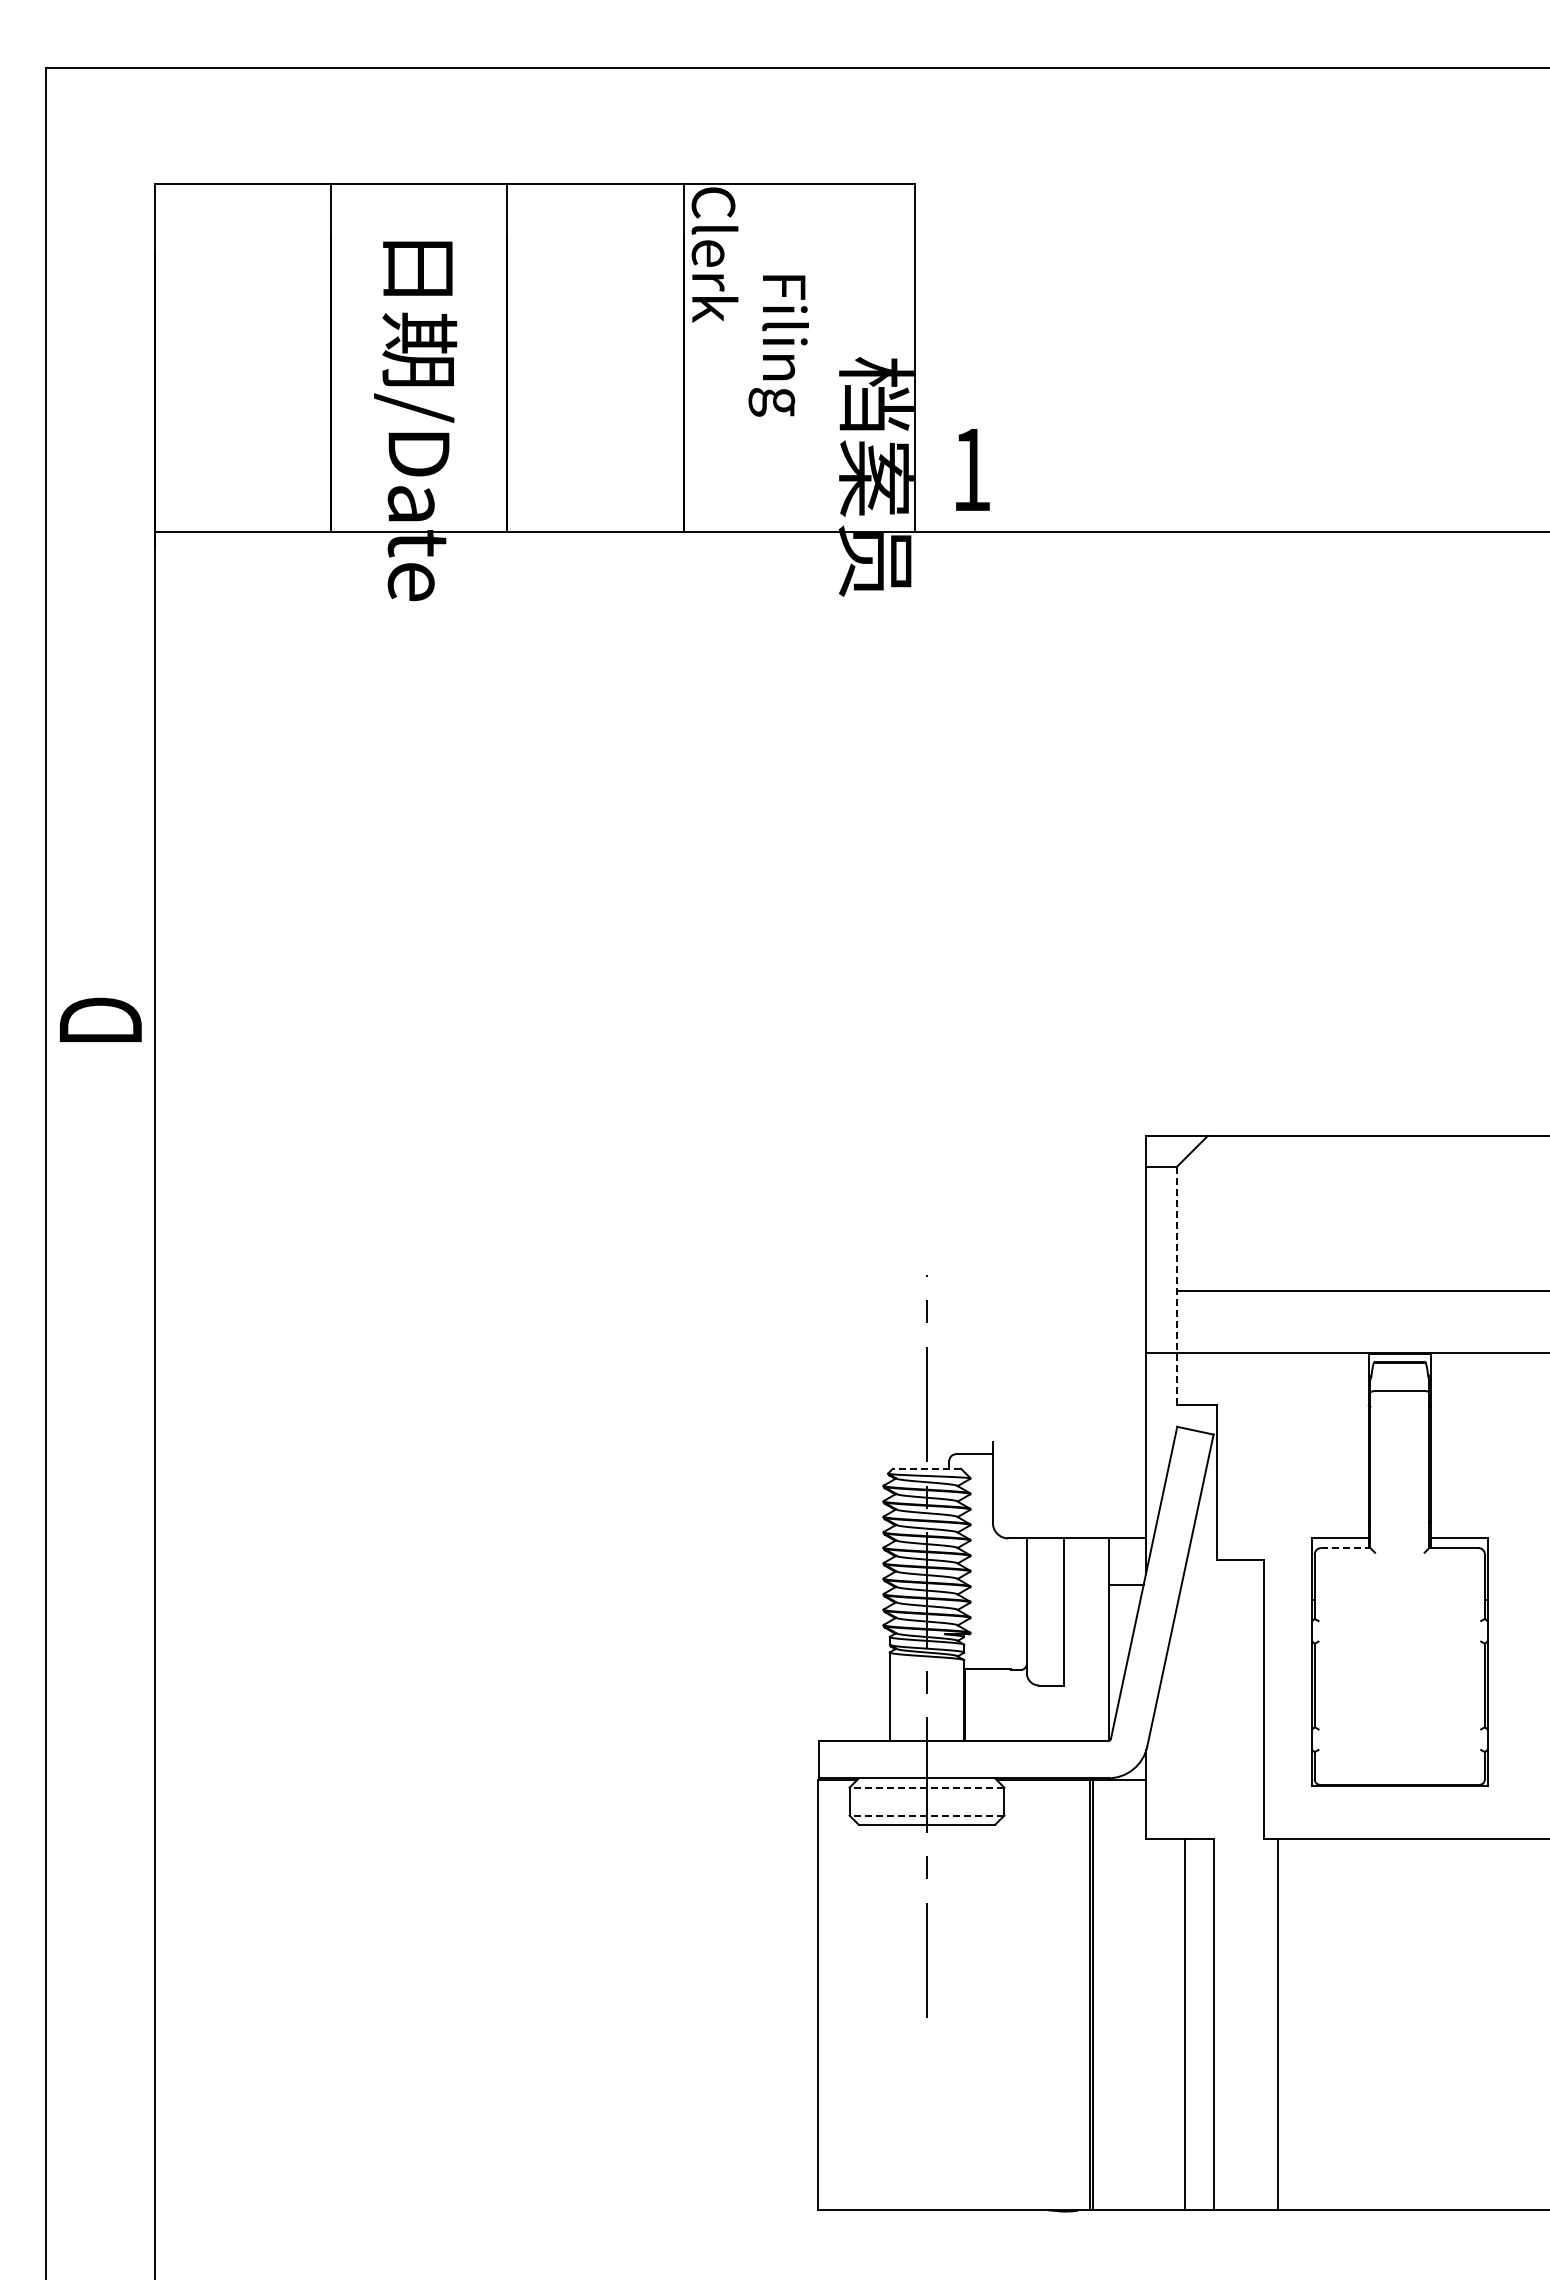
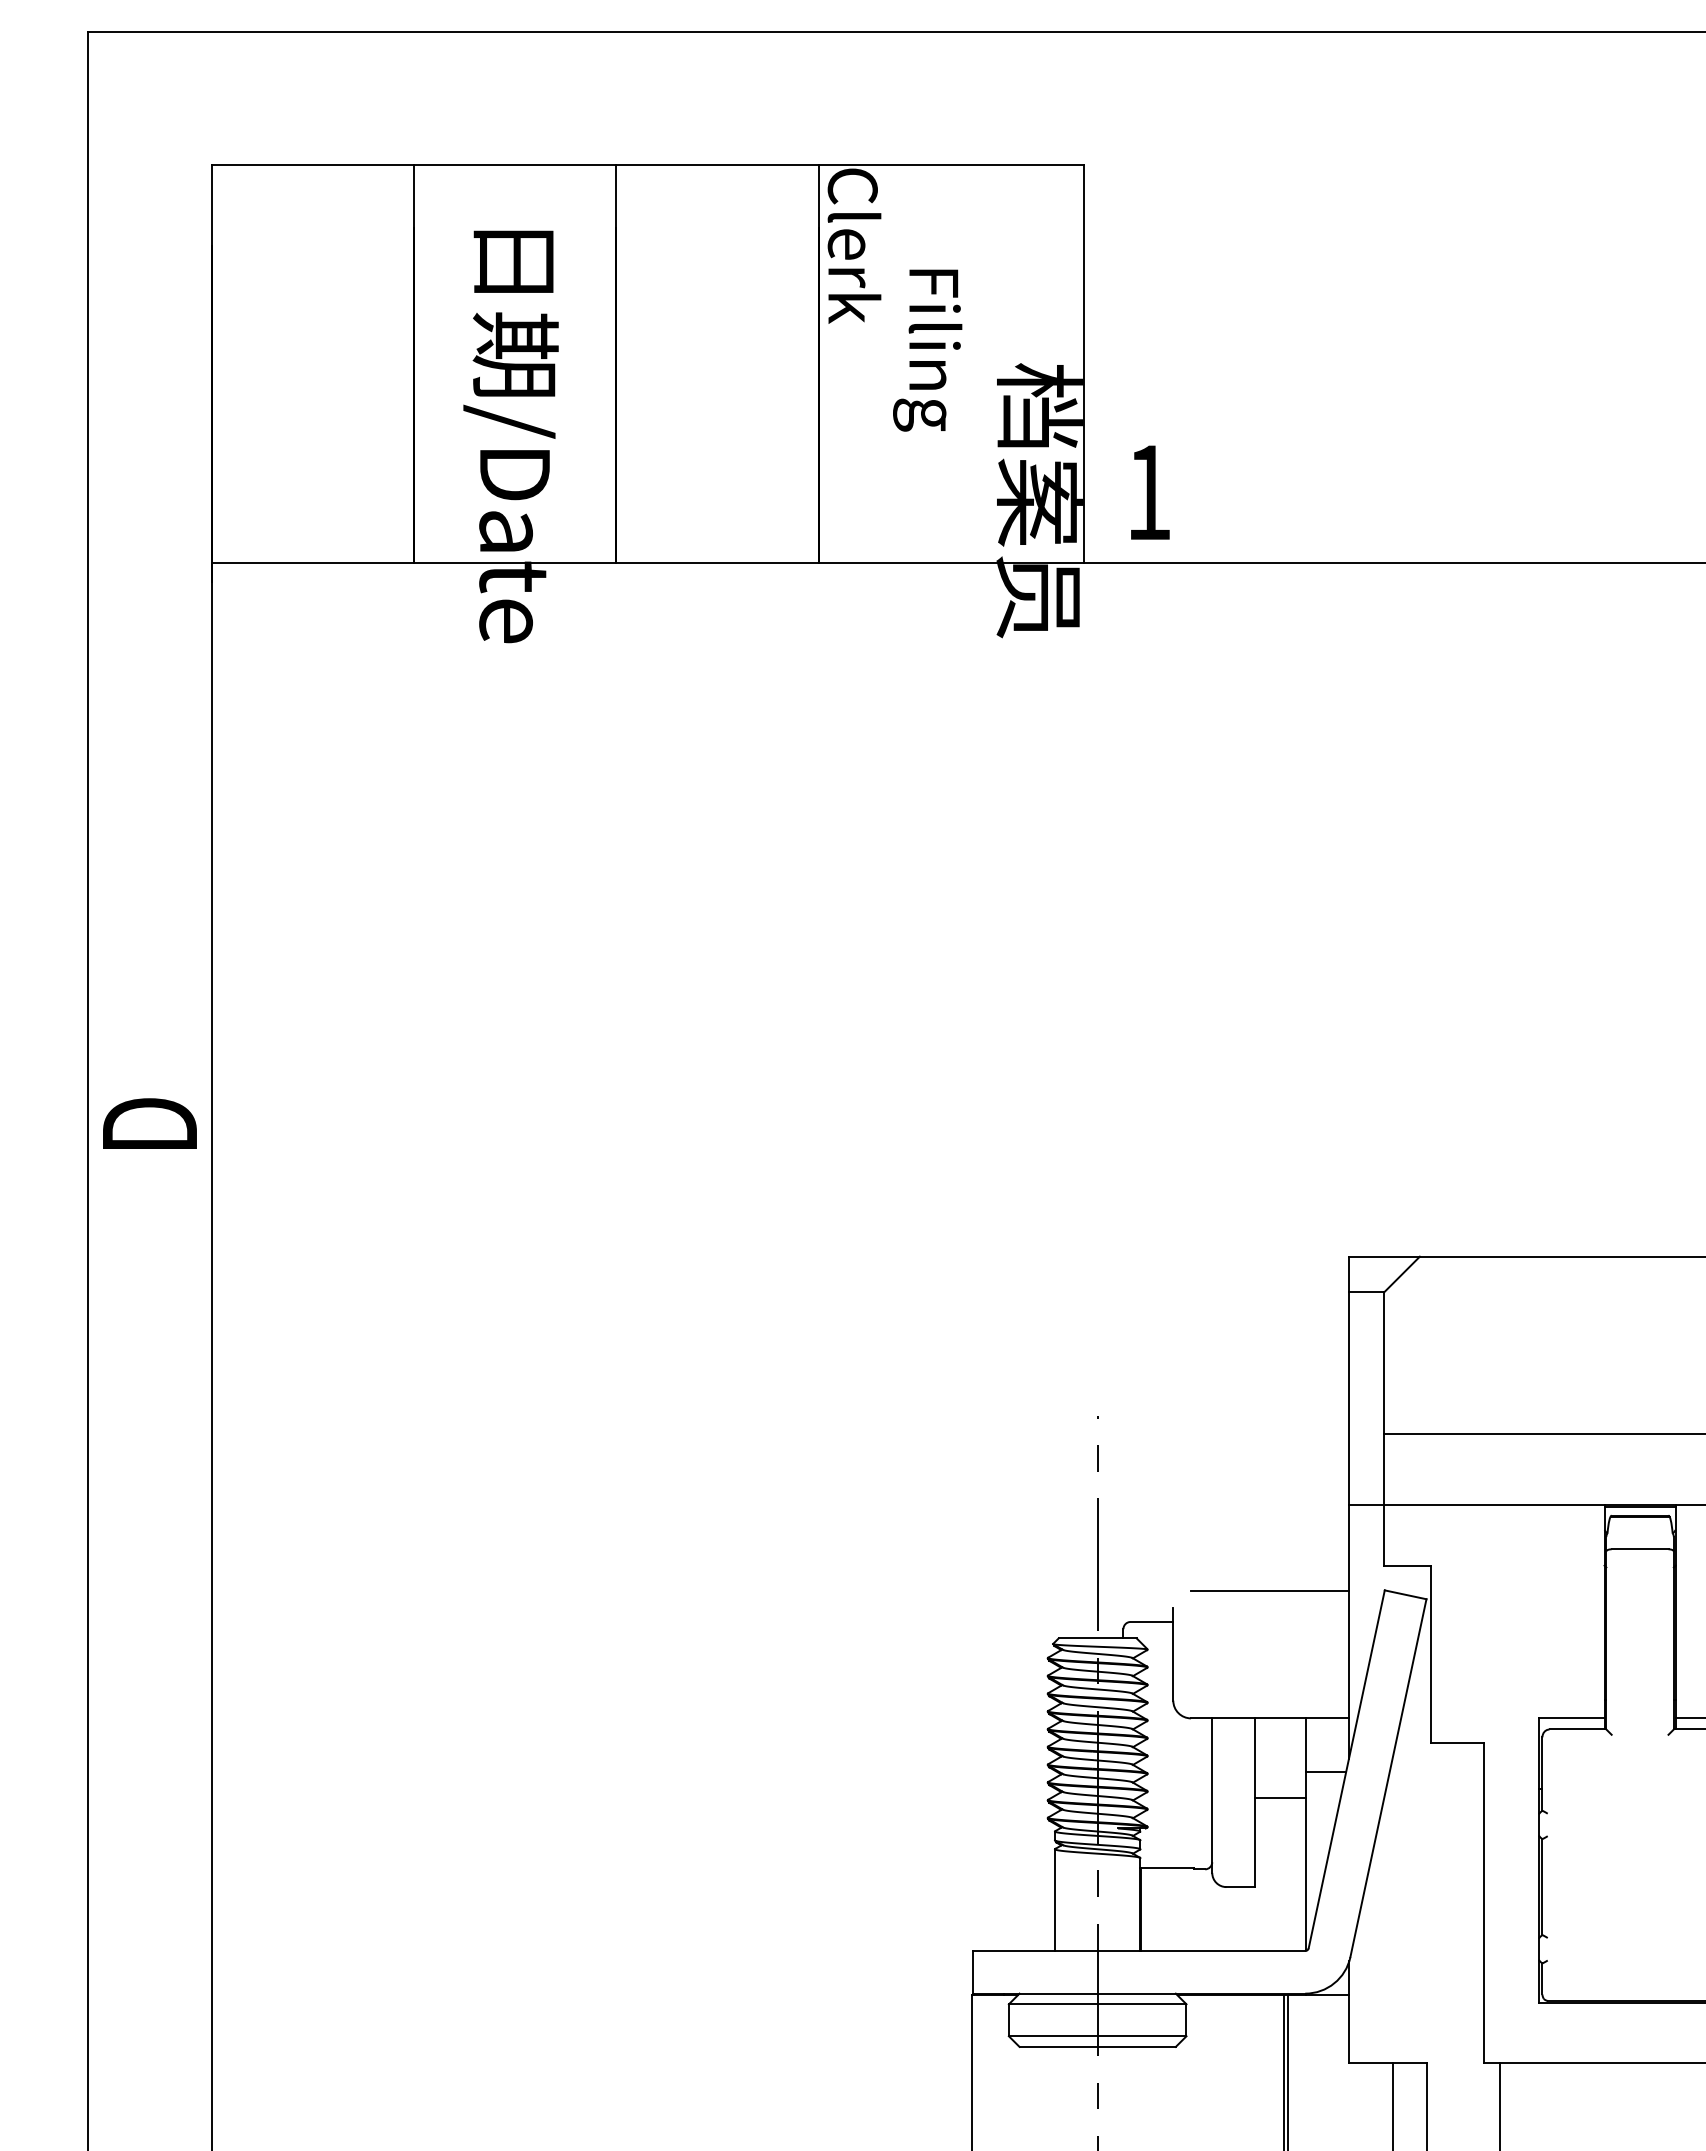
line: (1176, 1285) -> (1383, 1428), dashed -> solid
line: (1076, 1426) -> (1269, 1589), added
line: (926, 1468) -> (1097, 1638), dashed -> solid
line: (1345, 1548) -> (1577, 1729), dashed -> solid
line: (1086, 1608) -> (1280, 1798), added
line: (926, 1787) -> (1097, 2004), dashed -> solid
line: (926, 1815) -> (1097, 2036), dashed -> solid

